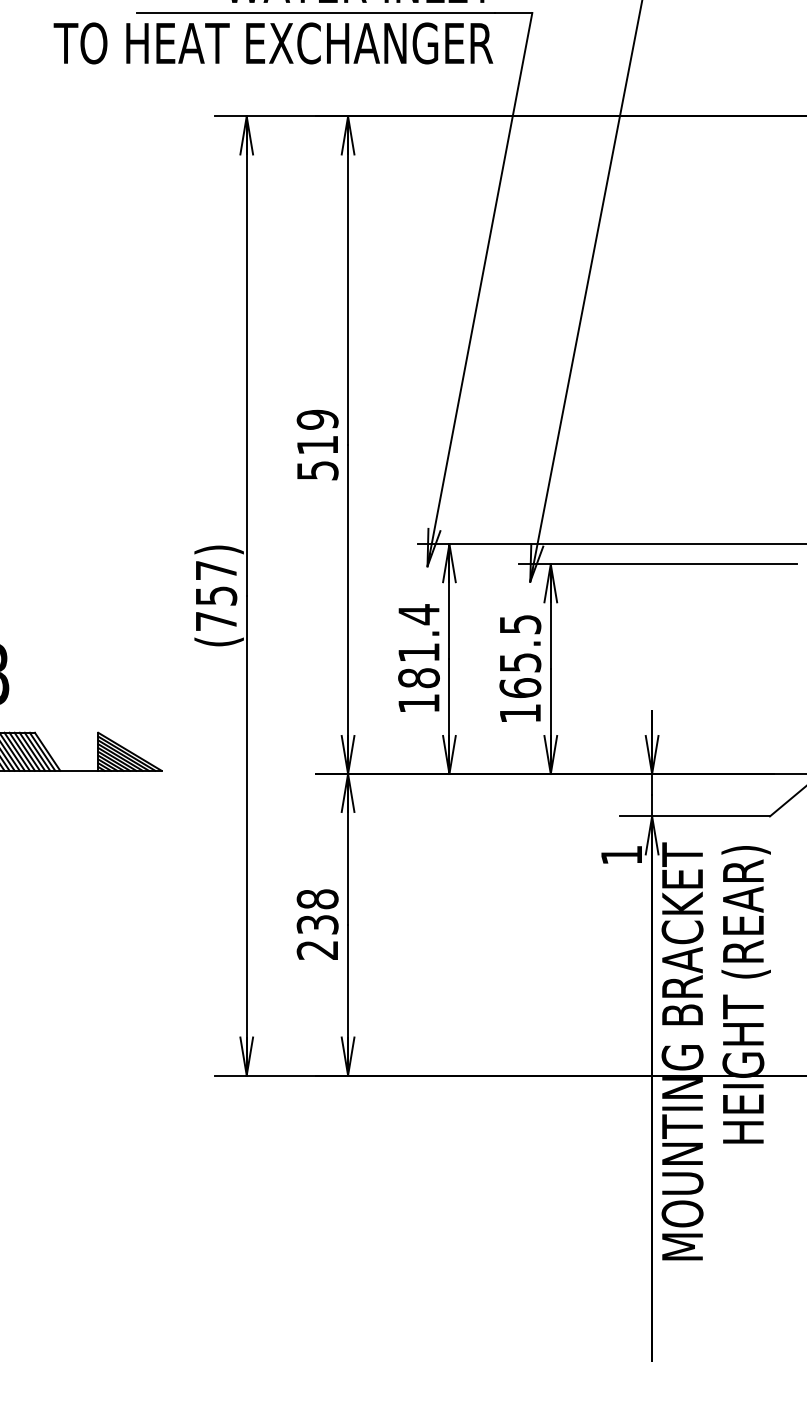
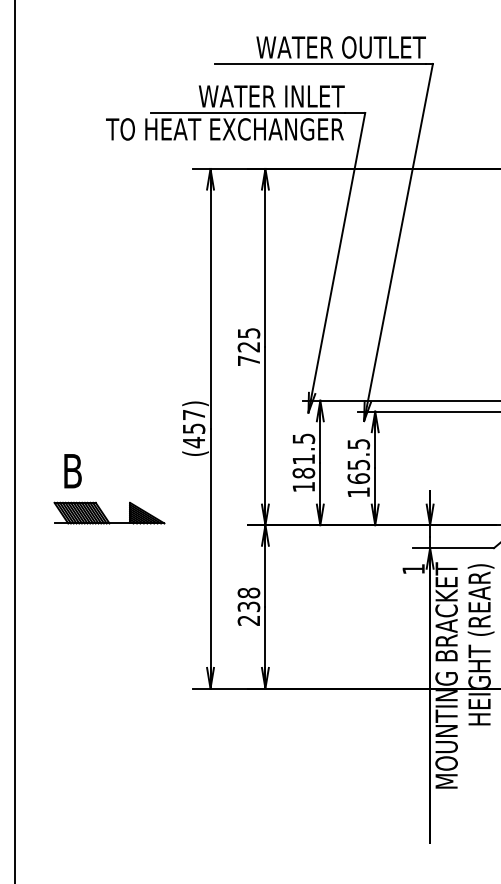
text: (316, 445) -> (248, 347), 519 -> 725
text: (418, 613) -> (303, 438), 181.4 -> 181.5
text: (215, 621) -> (193, 442), (757) -> (457)

